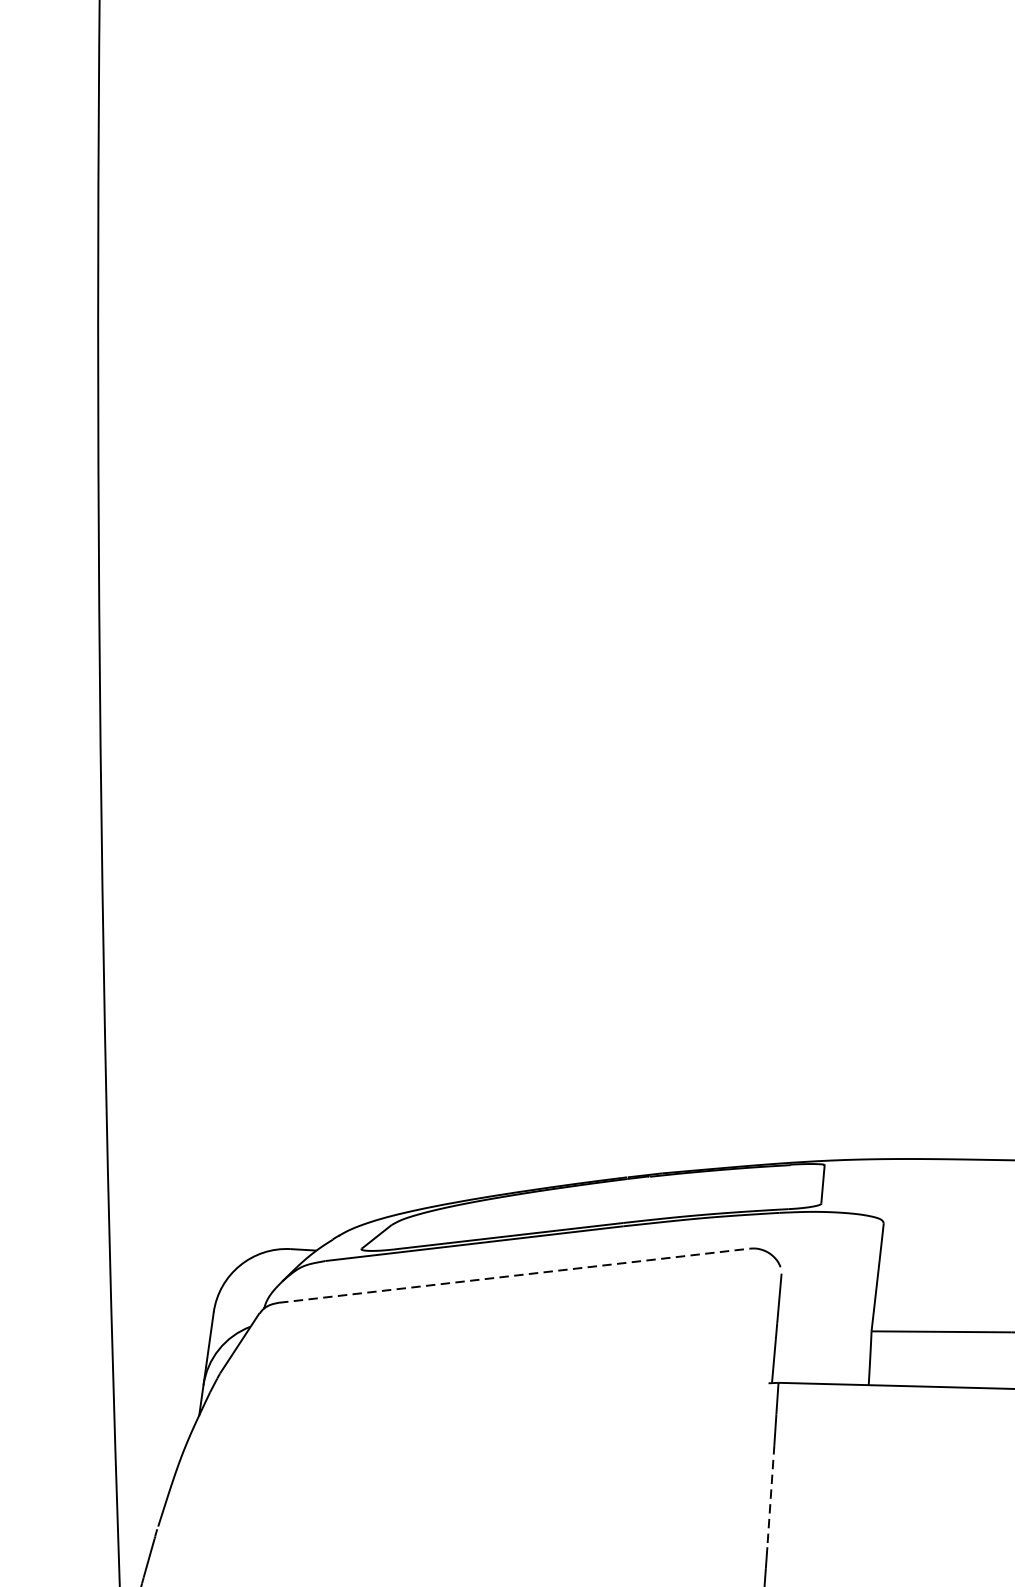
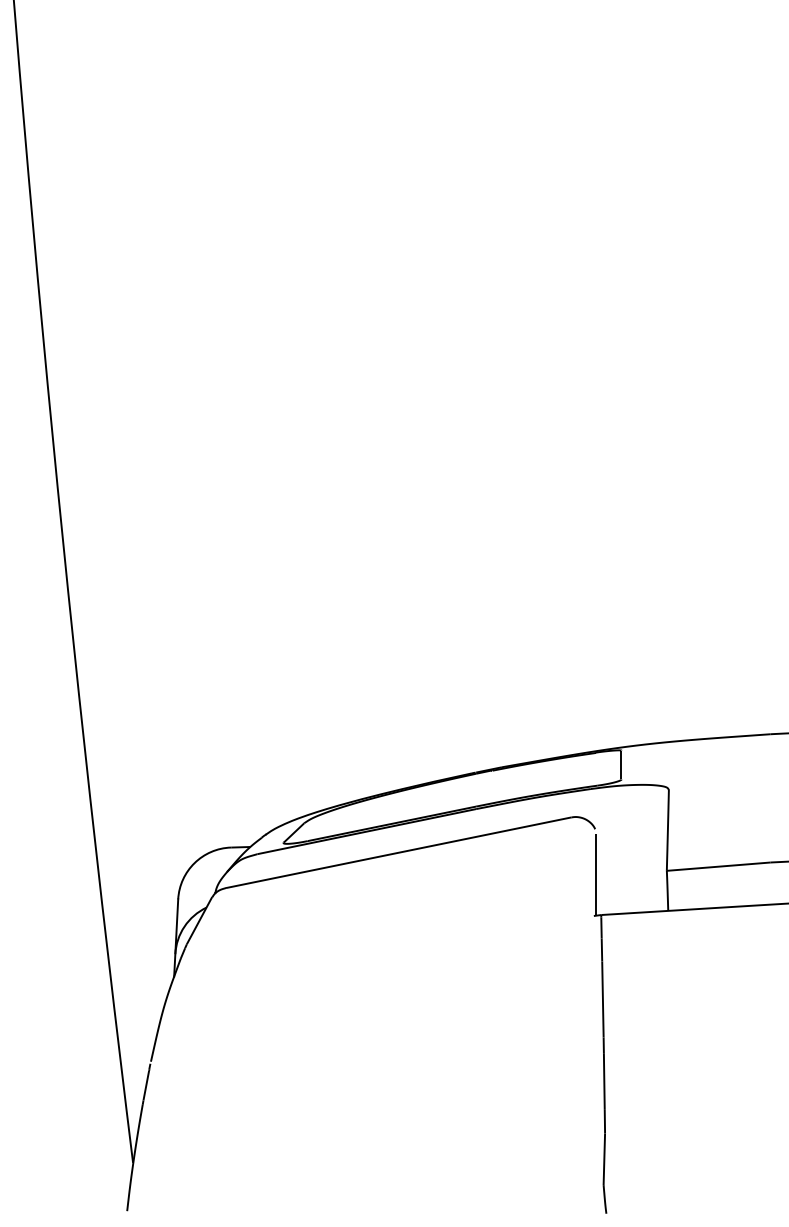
line: (515, 1275) -> (399, 852), dashed -> solid
line: (770, 1496) -> (602, 999), dashed -> solid

